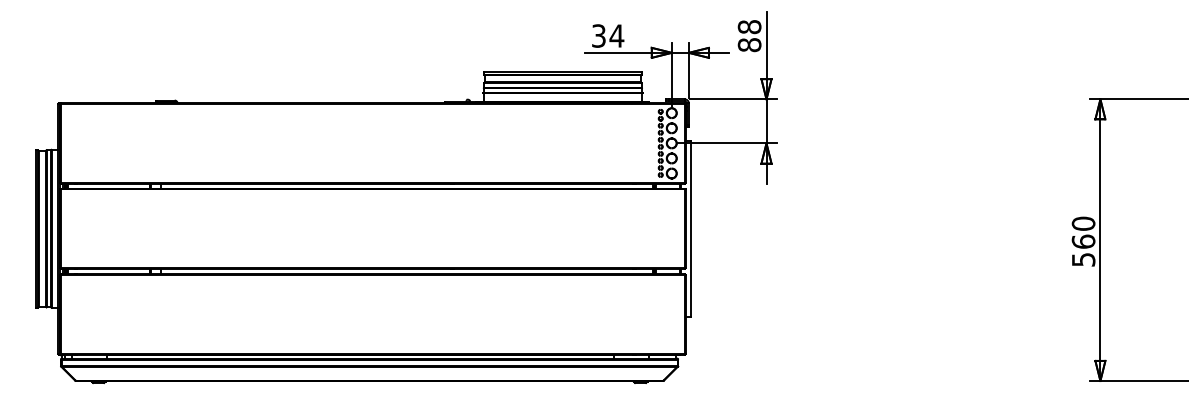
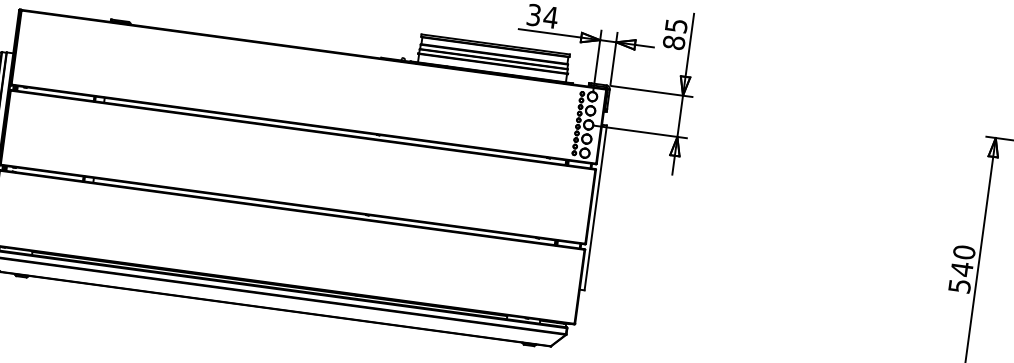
text: (749, 27) -> (676, 26), 88 -> 85
text: (1083, 241) -> (961, 269), 560 -> 540

